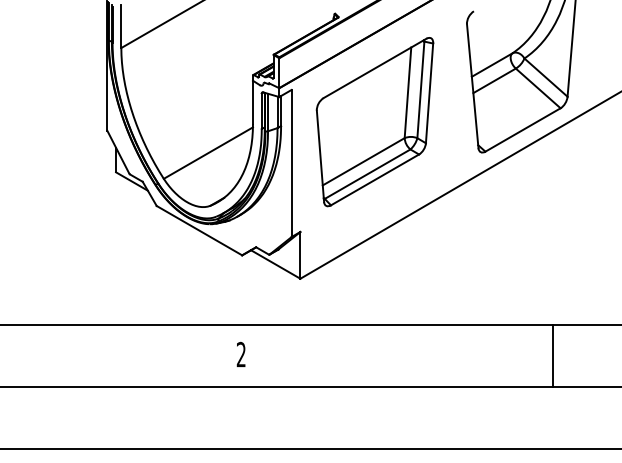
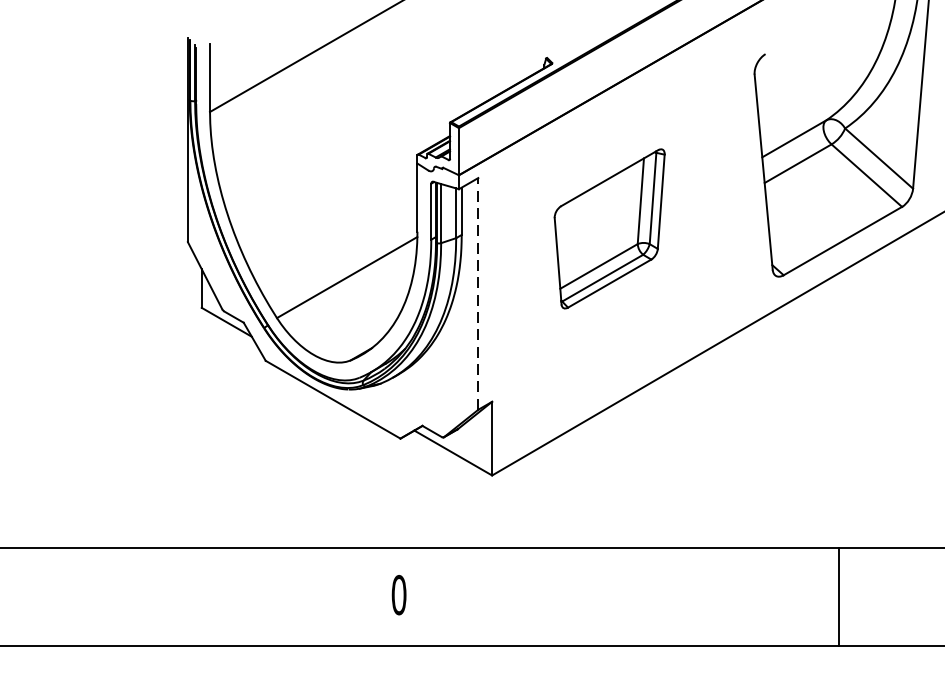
part: (374, 122) -> (608, 229), size x0.6
line: (291, 163) -> (478, 293), solid -> dashed
text: (240, 354) -> (397, 594), 2 -> 0
line: (552, 355) -> (838, 596), moved

